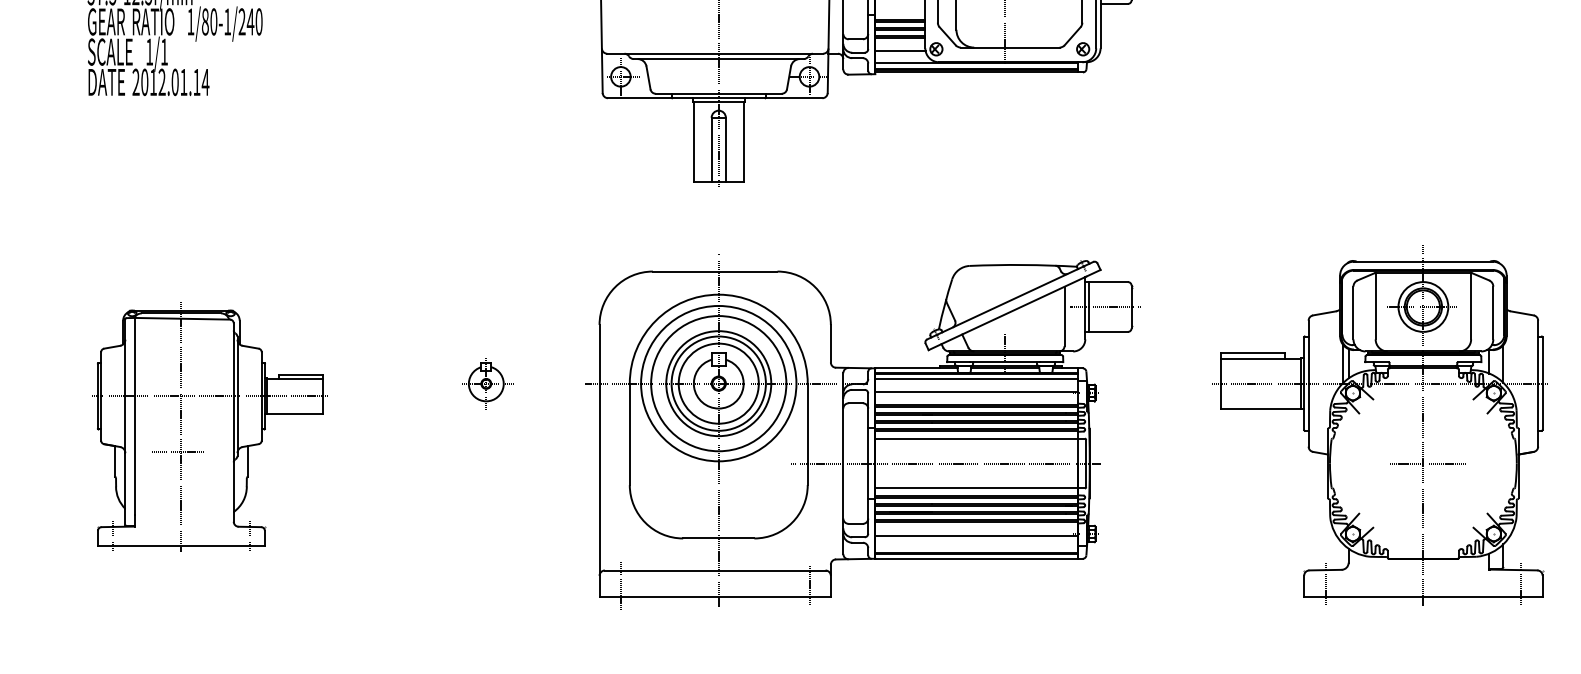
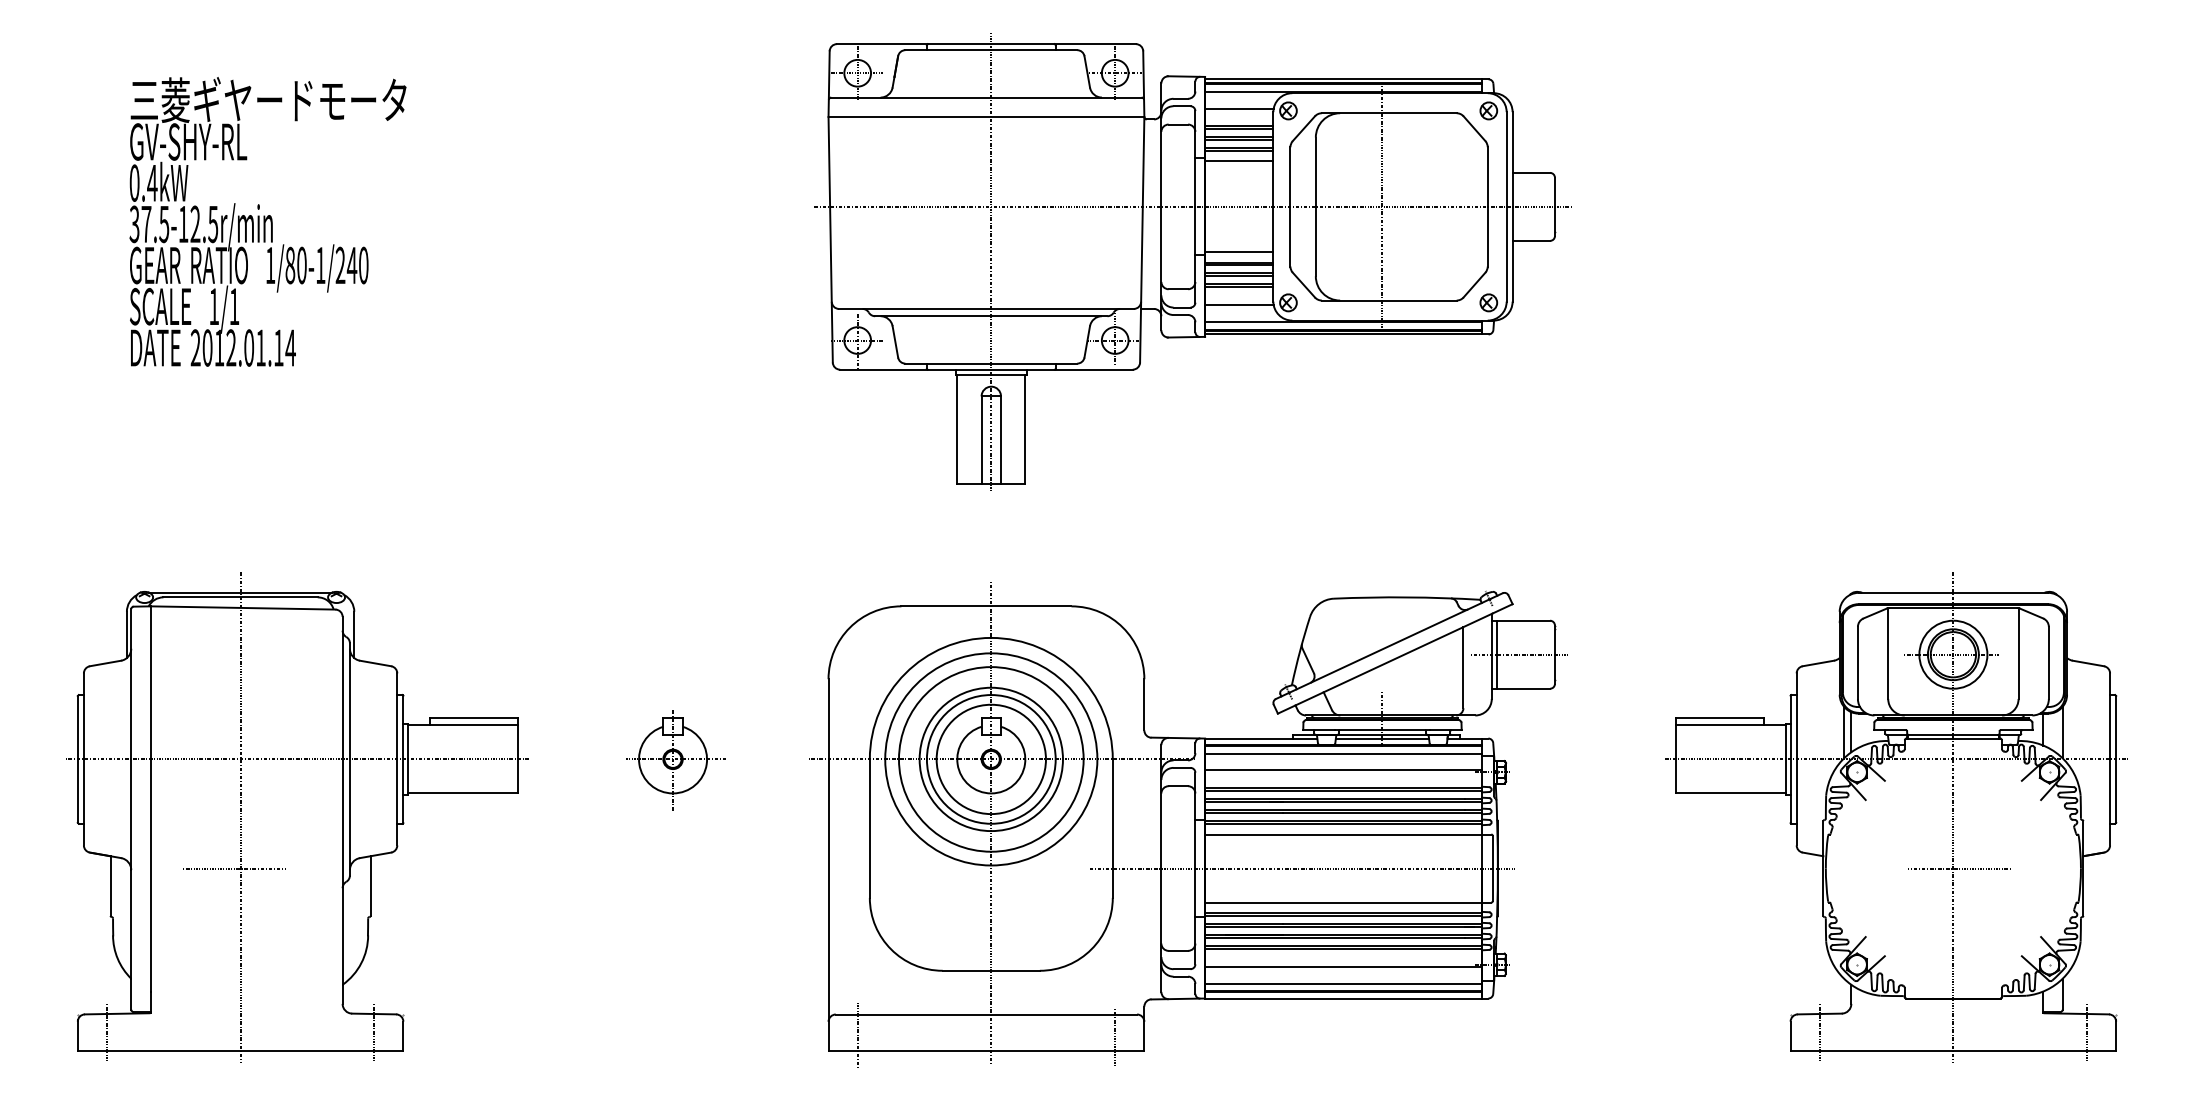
line: (900, 12) -> (1239, 252), added
part: (487, 384) -> (675, 760), size x1.43
part: (210, 426) -> (297, 817), size x1.43
line: (976, 547) -> (1343, 983), added

